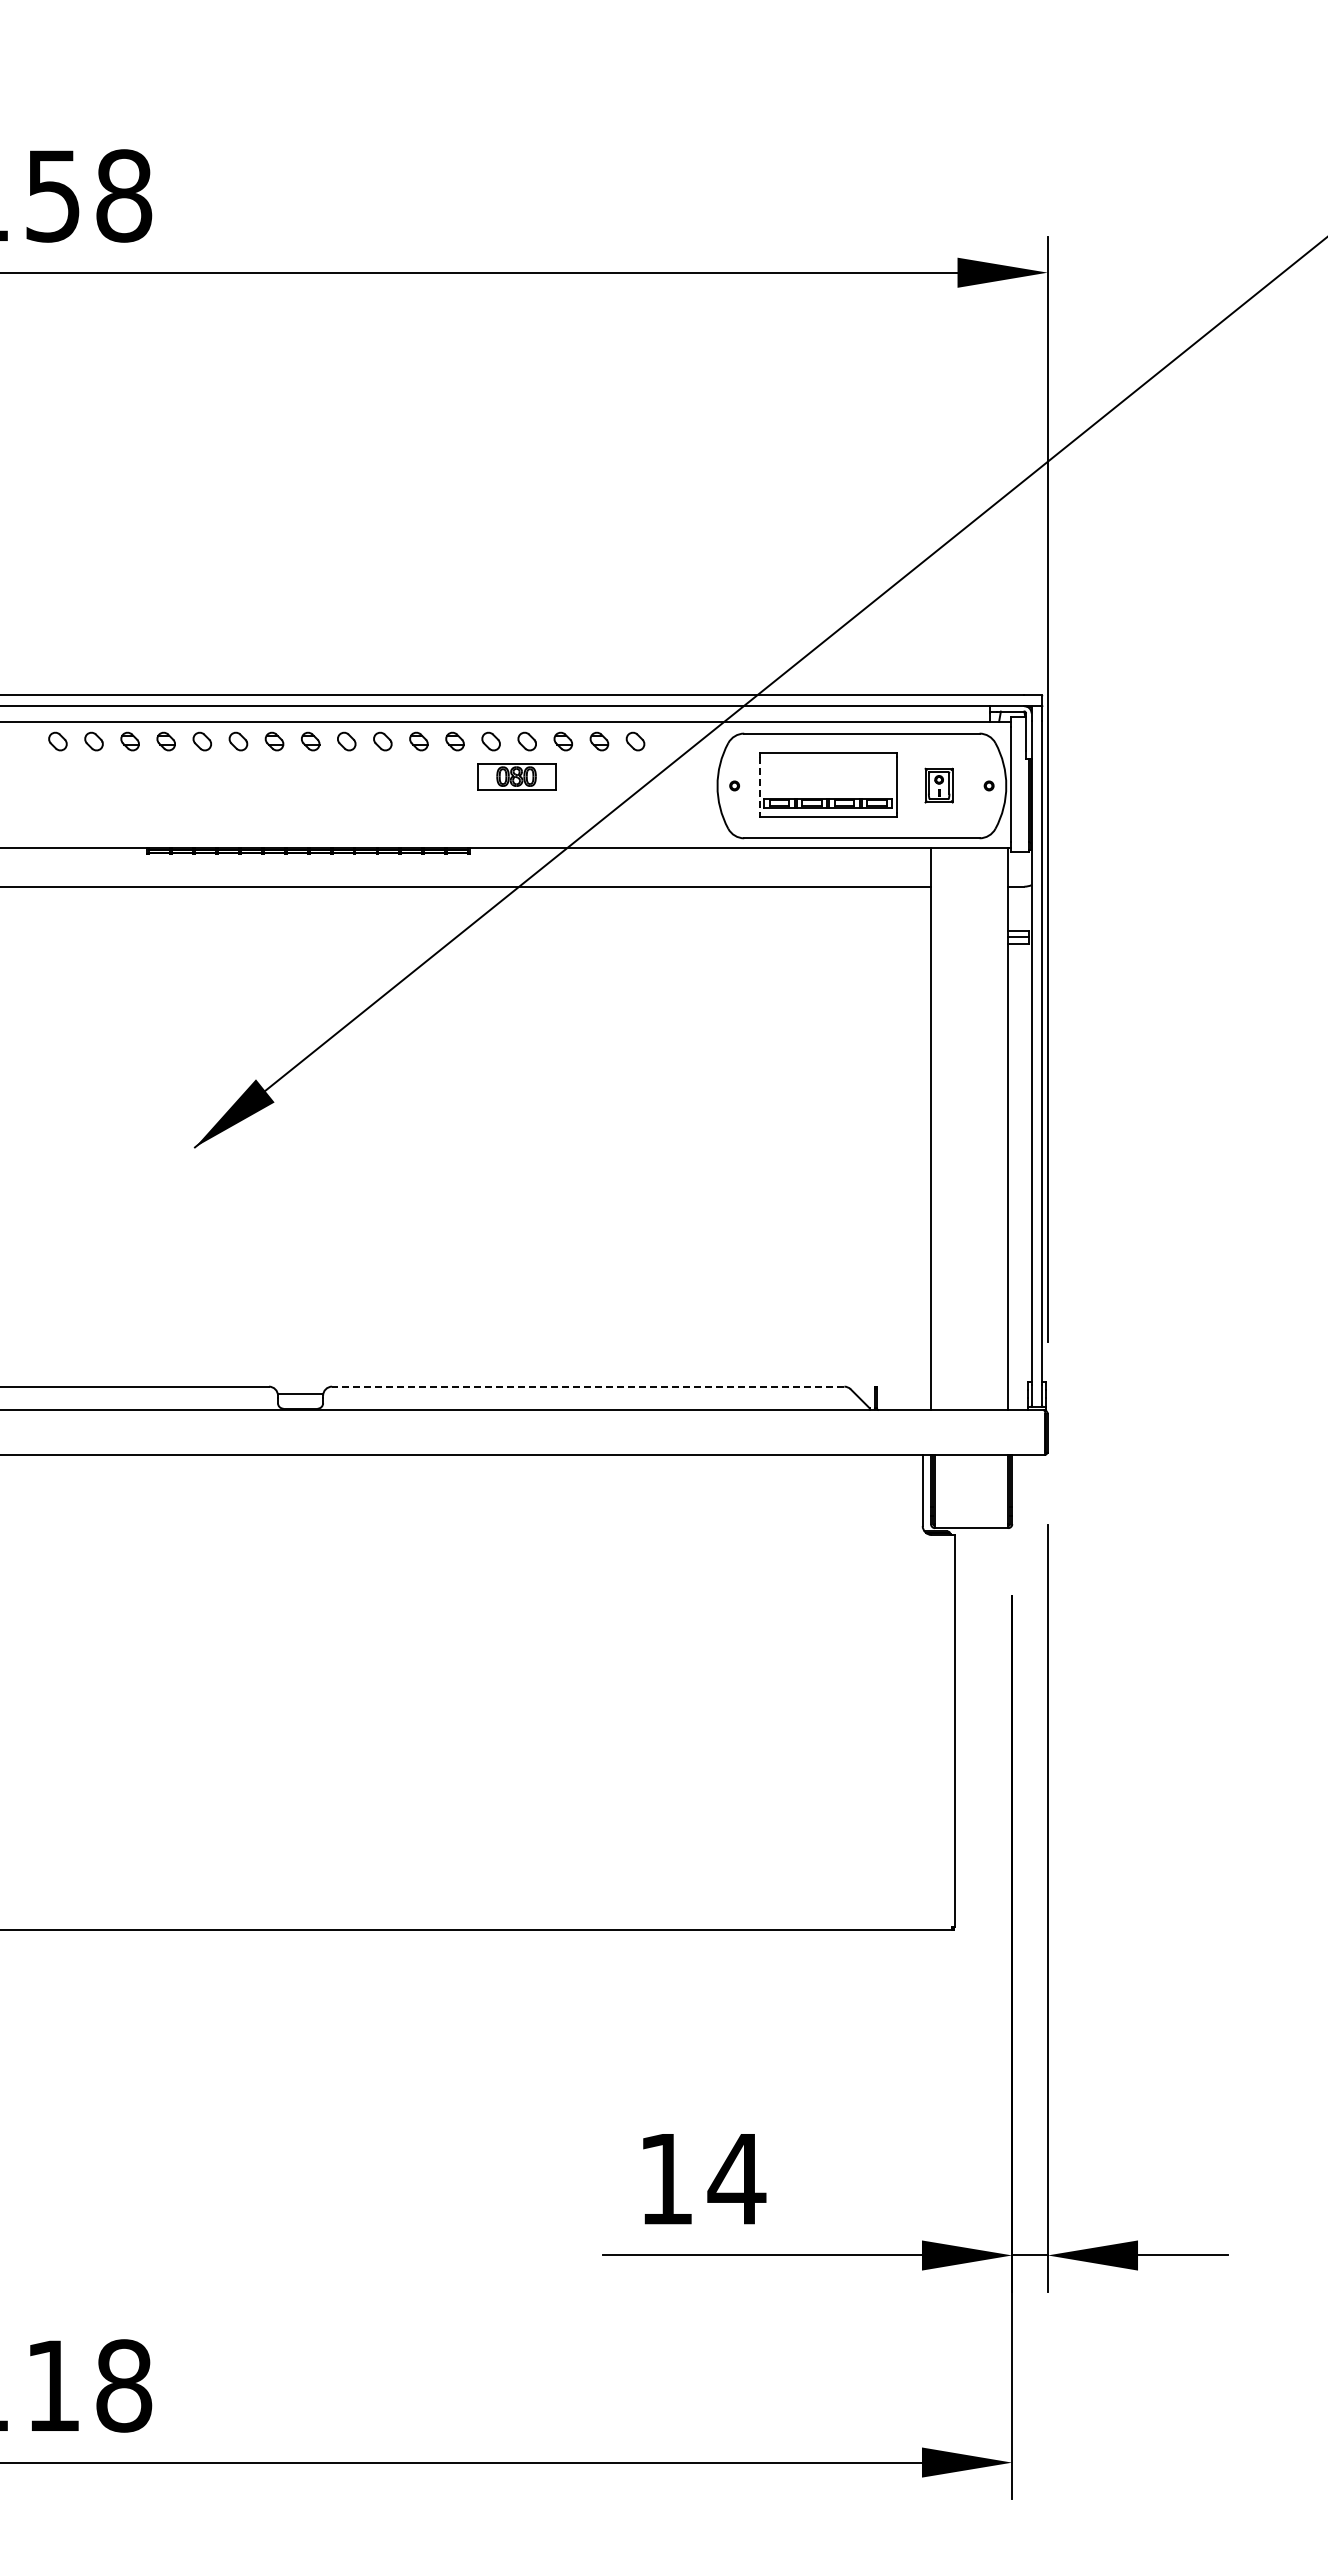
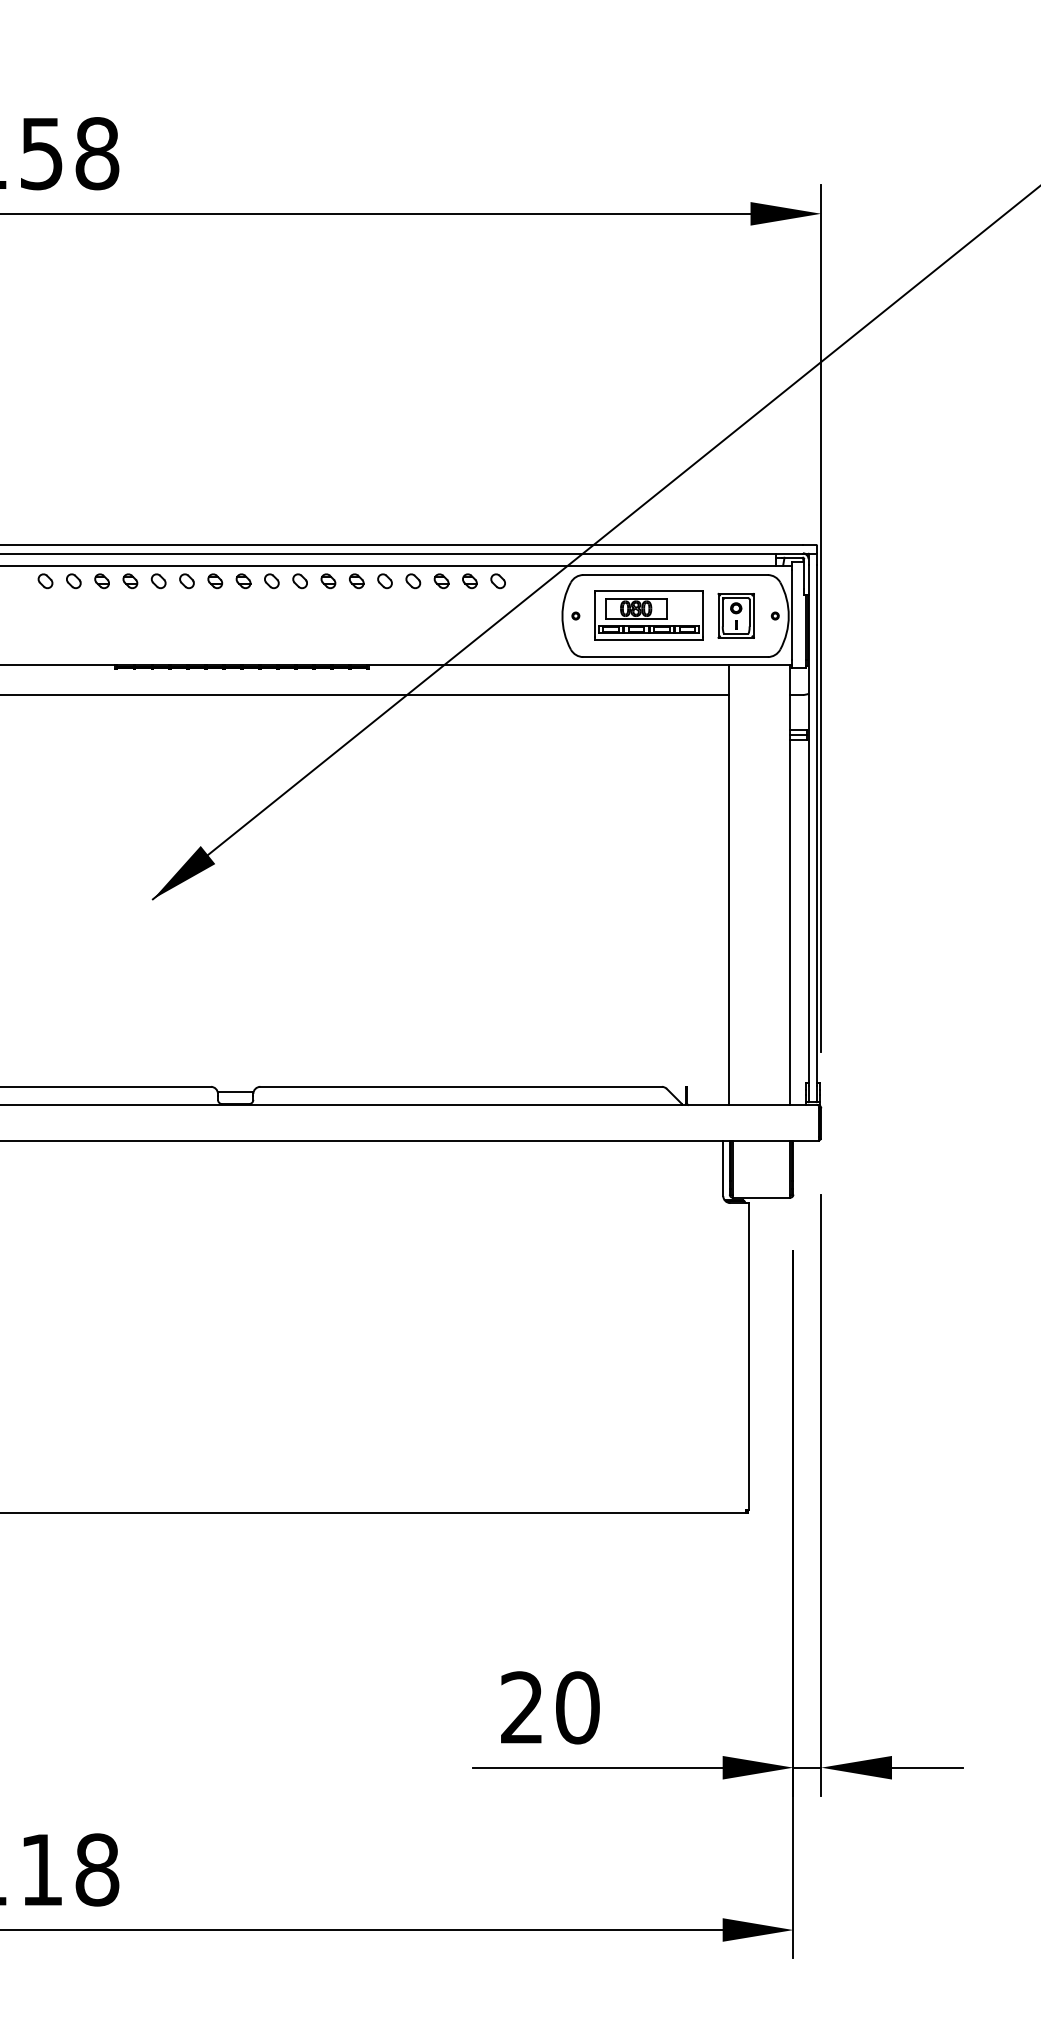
part: (516, 776) -> (636, 608), moved
line: (759, 785) -> (595, 615), dashed -> solid
part: (938, 785) -> (735, 615), size x1.67
line: (587, 1386) -> (460, 1086), dashed -> solid
text: (702, 2178) -> (550, 1707), 14 -> 20

